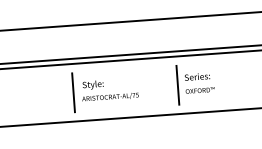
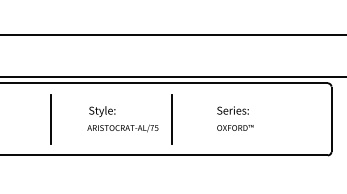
line: (177, 85) -> (171, 119), moved
line: (73, 92) -> (50, 119), moved

